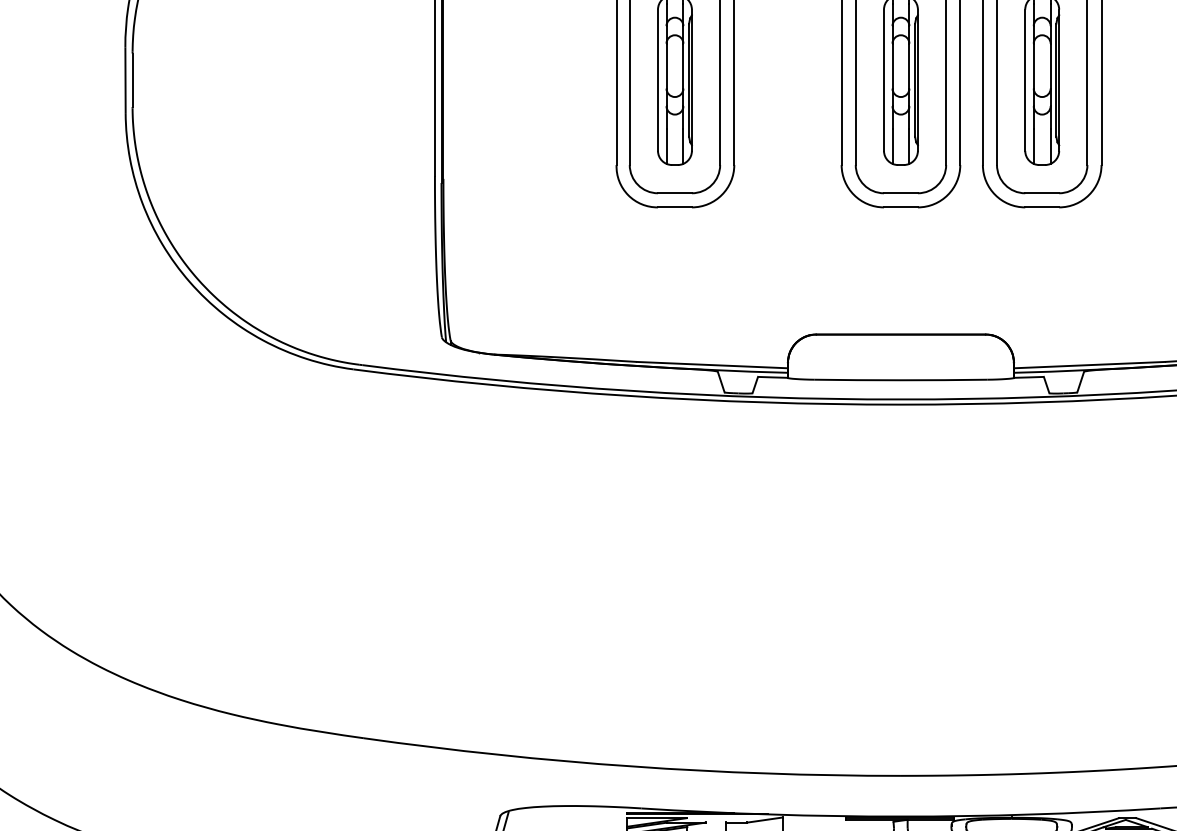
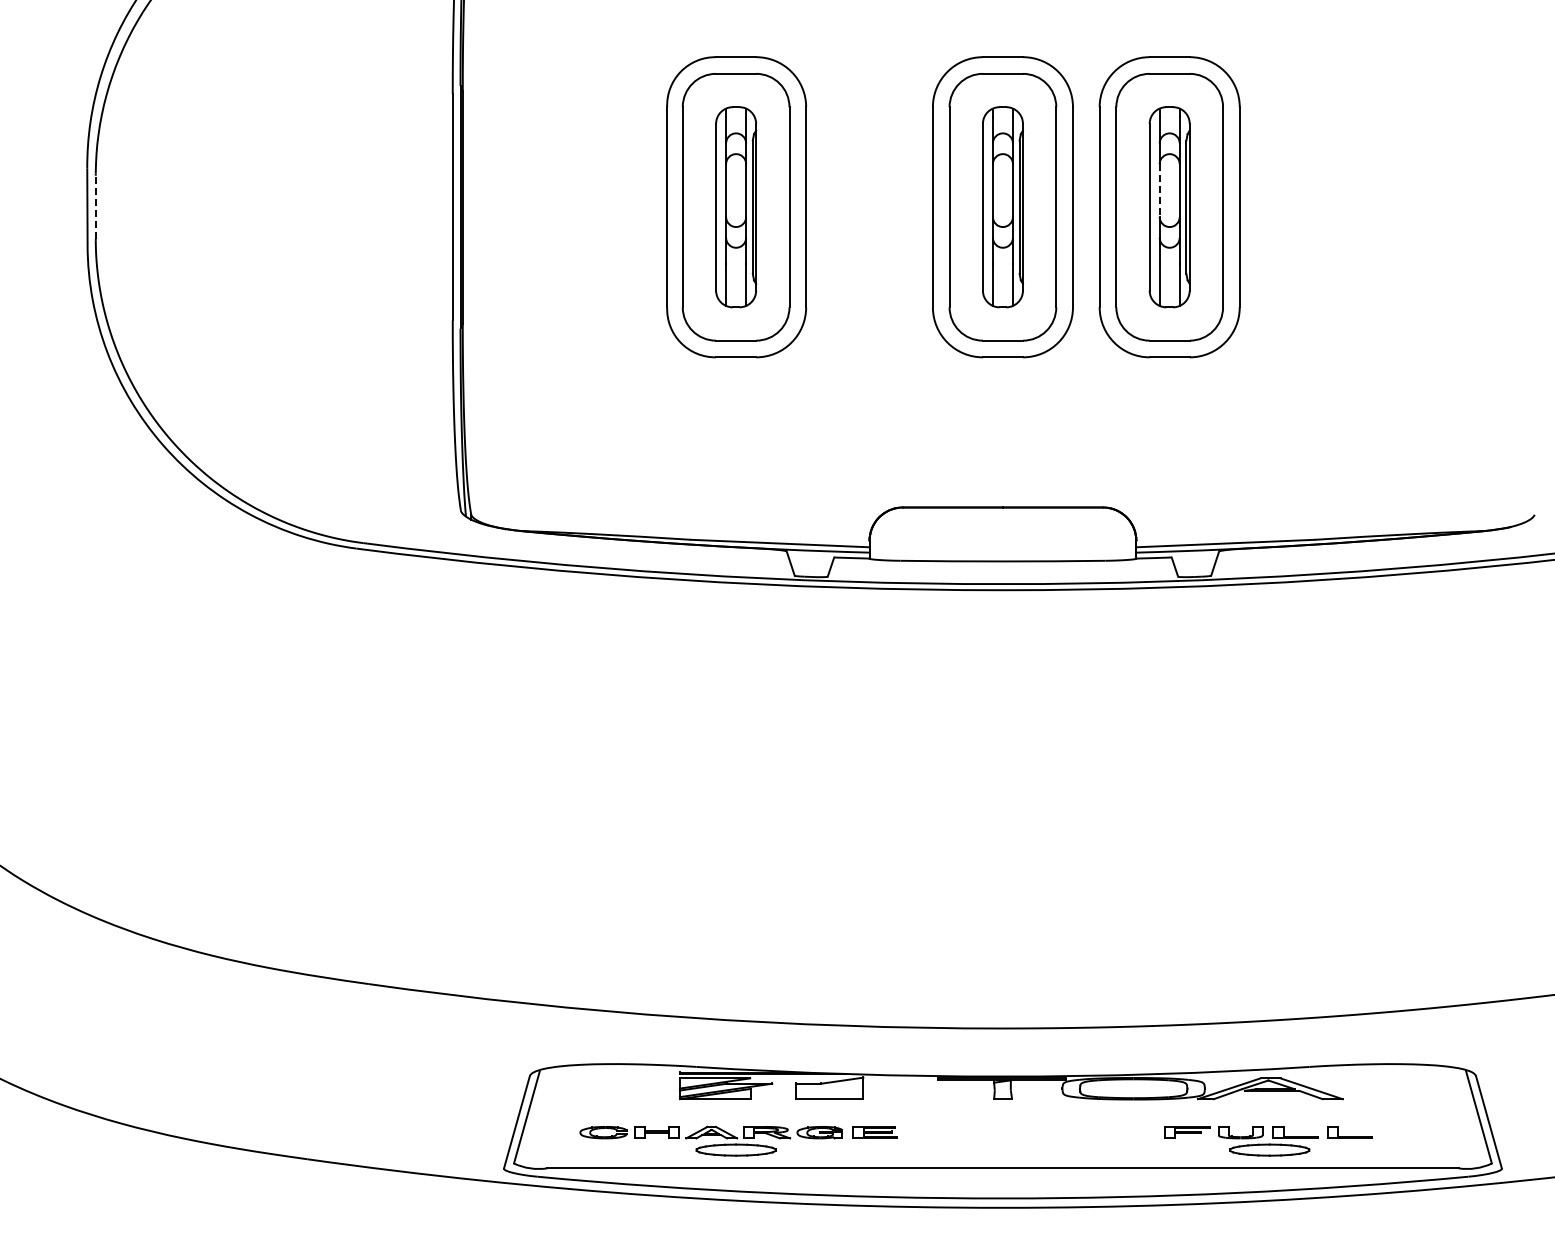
line: (1033, 66) -> (1159, 191), solid -> dashed
line: (132, 80) -> (95, 207), solid -> dashed

